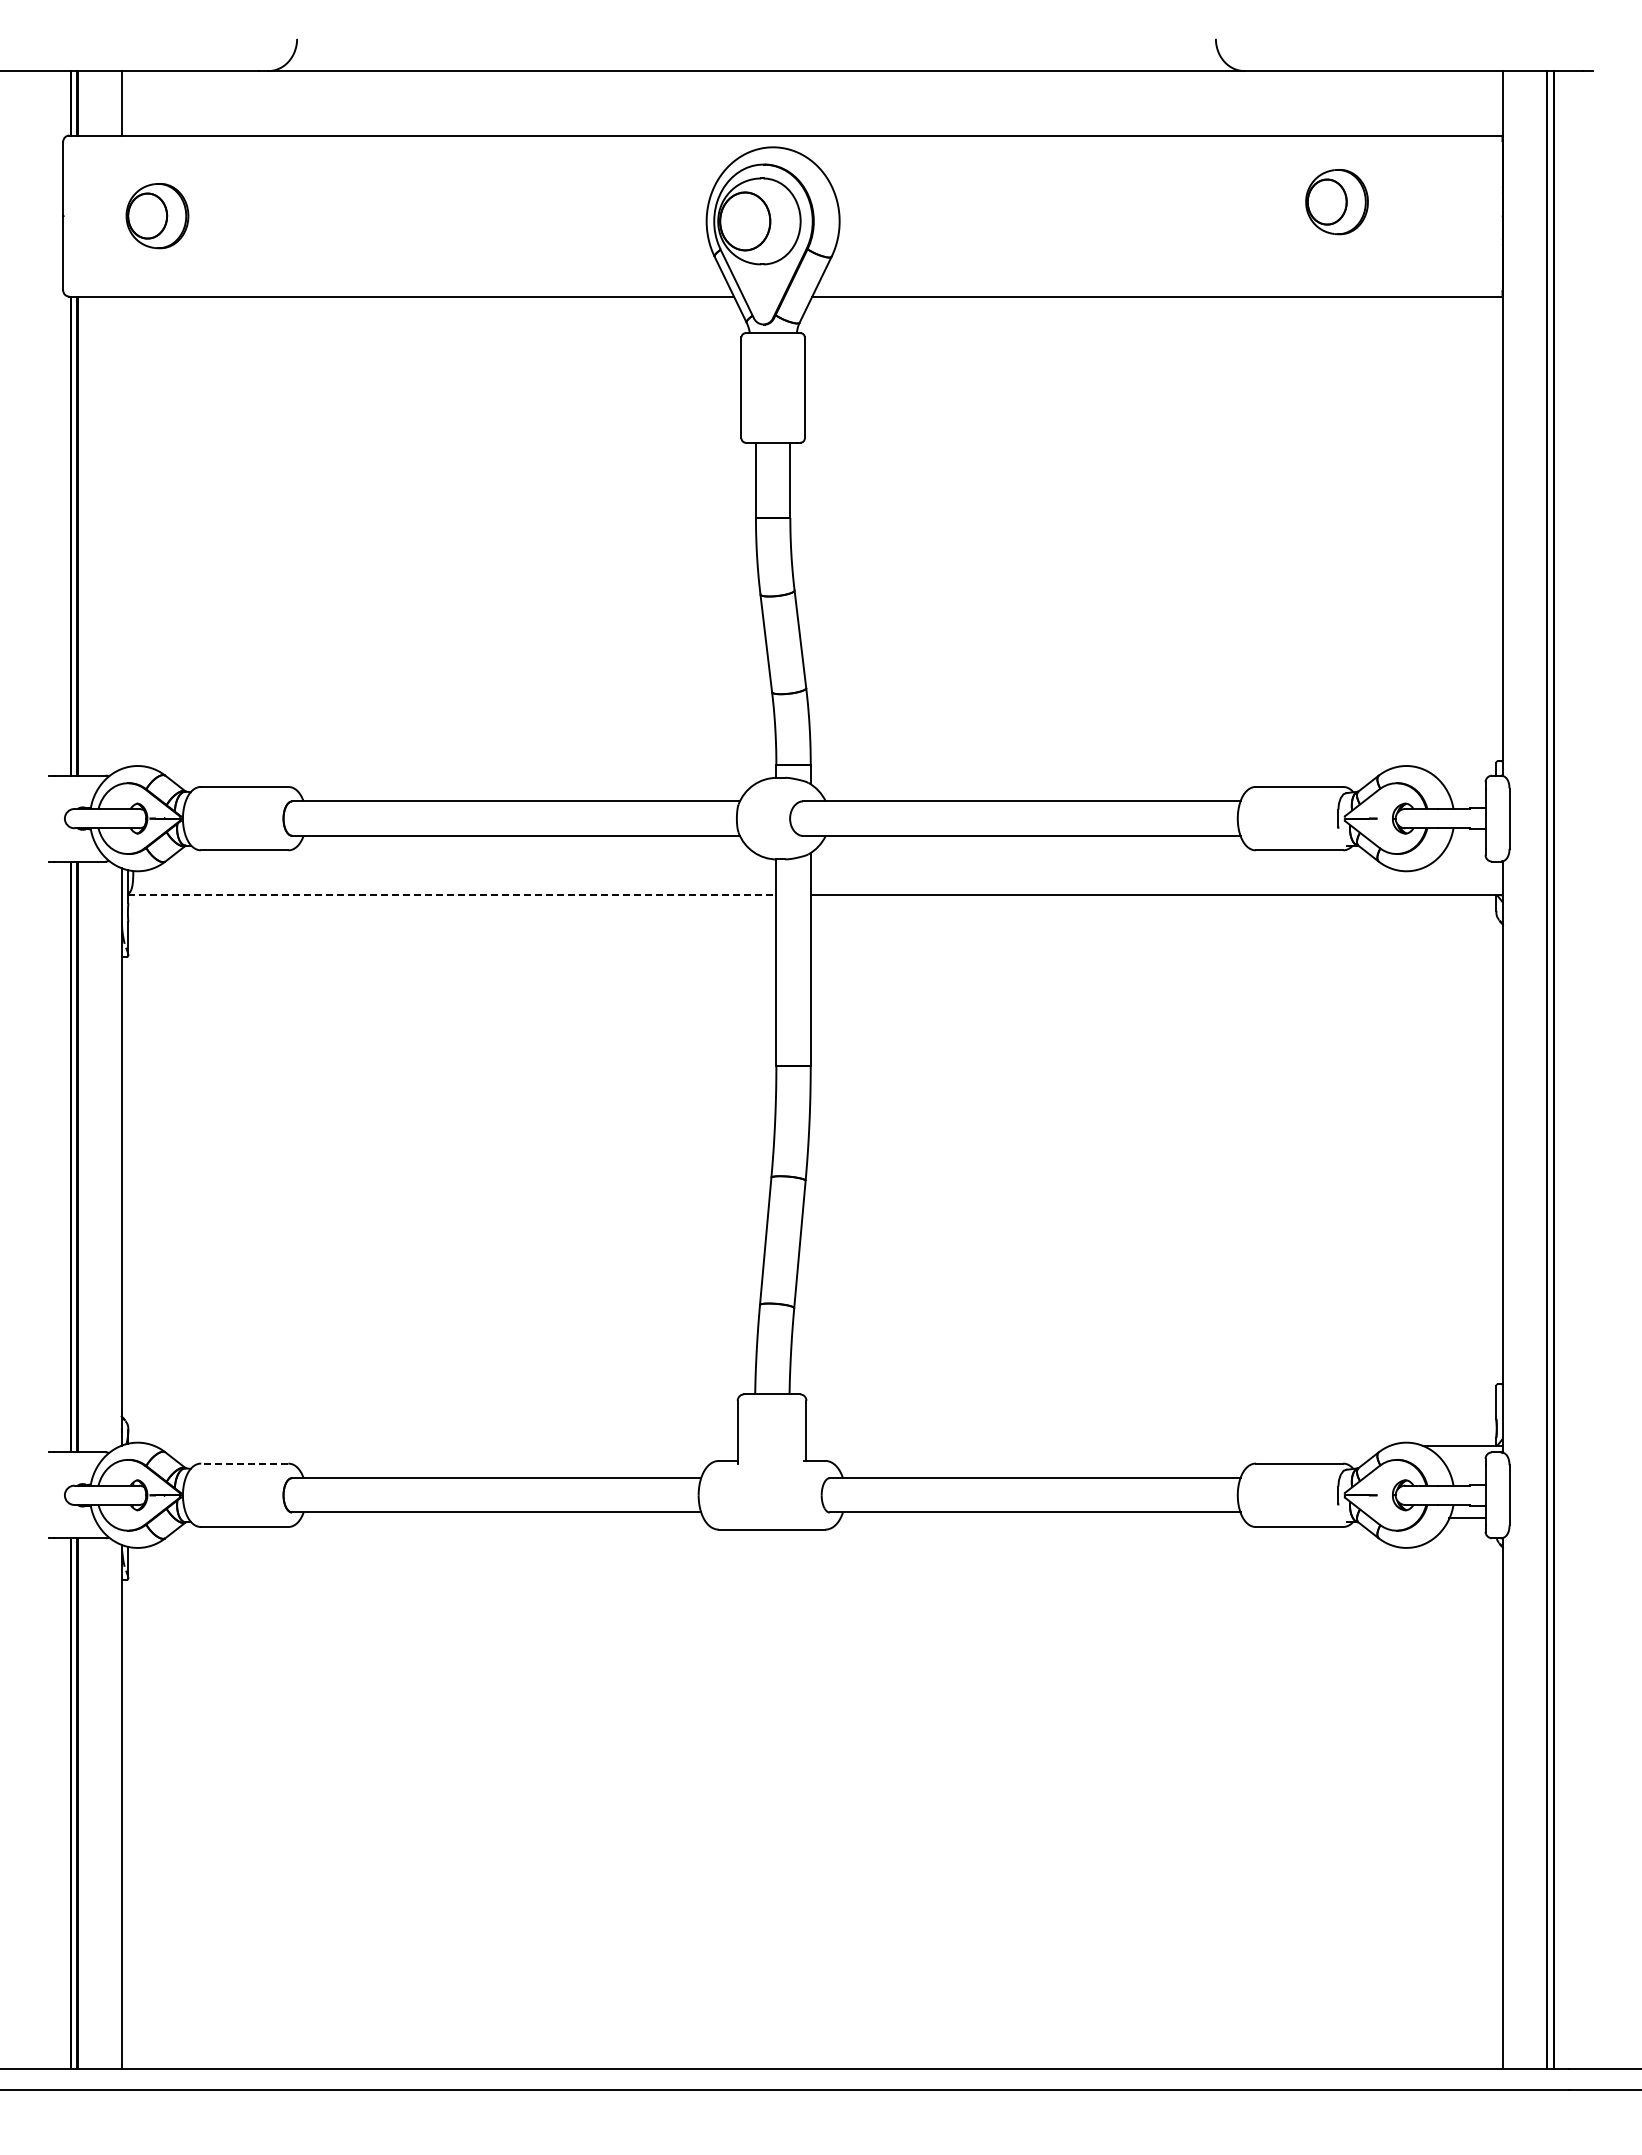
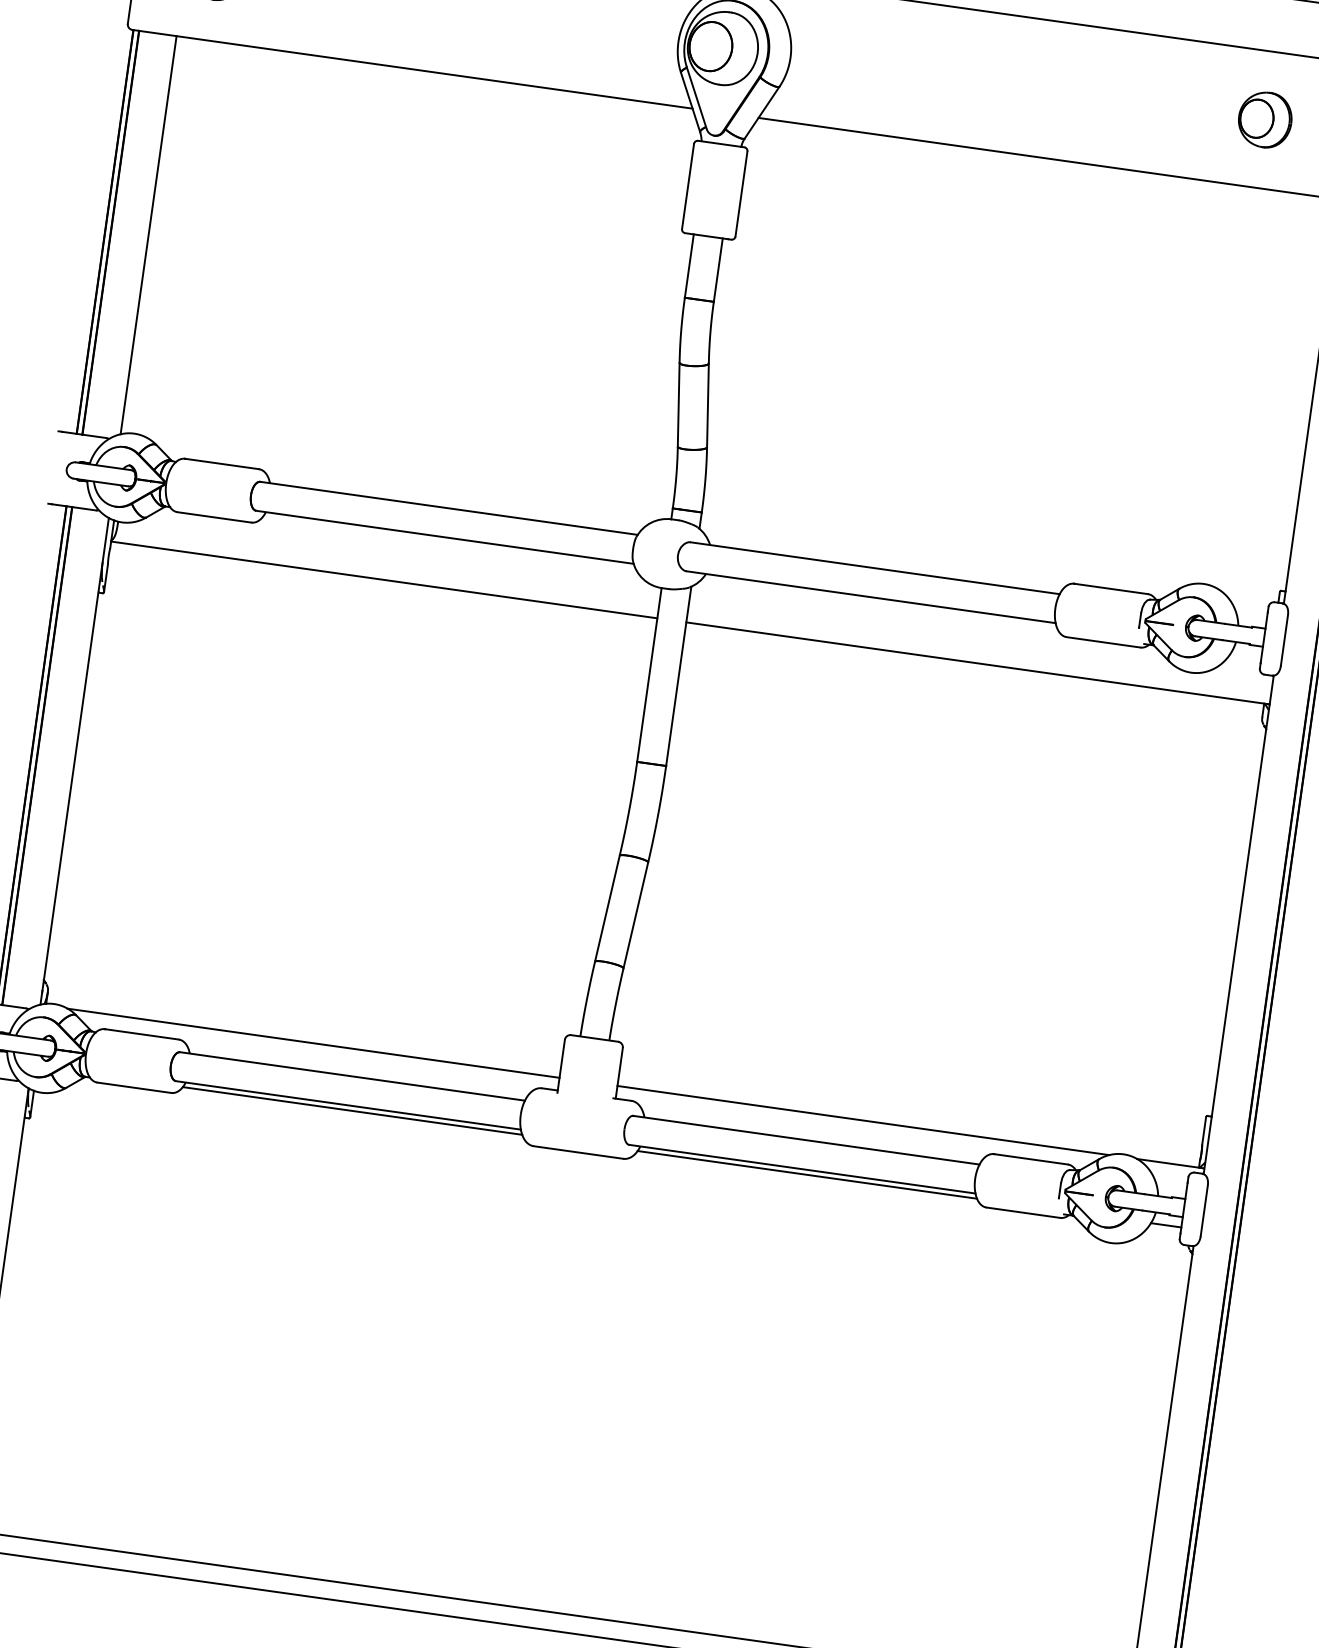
part: (1336, 202) -> (1264, 120), moved
line: (121, 532) -> (148, 234), added
line: (452, 895) -> (384, 580), dashed -> solid
line: (445, 1445) -> (313, 1042), added
line: (1098, 1445) -> (863, 1120), added
line: (244, 1463) -> (141, 1034), dashed -> solid
line: (501, 1518) -> (351, 1111), added
line: (1041, 1518) -> (807, 1175), added

